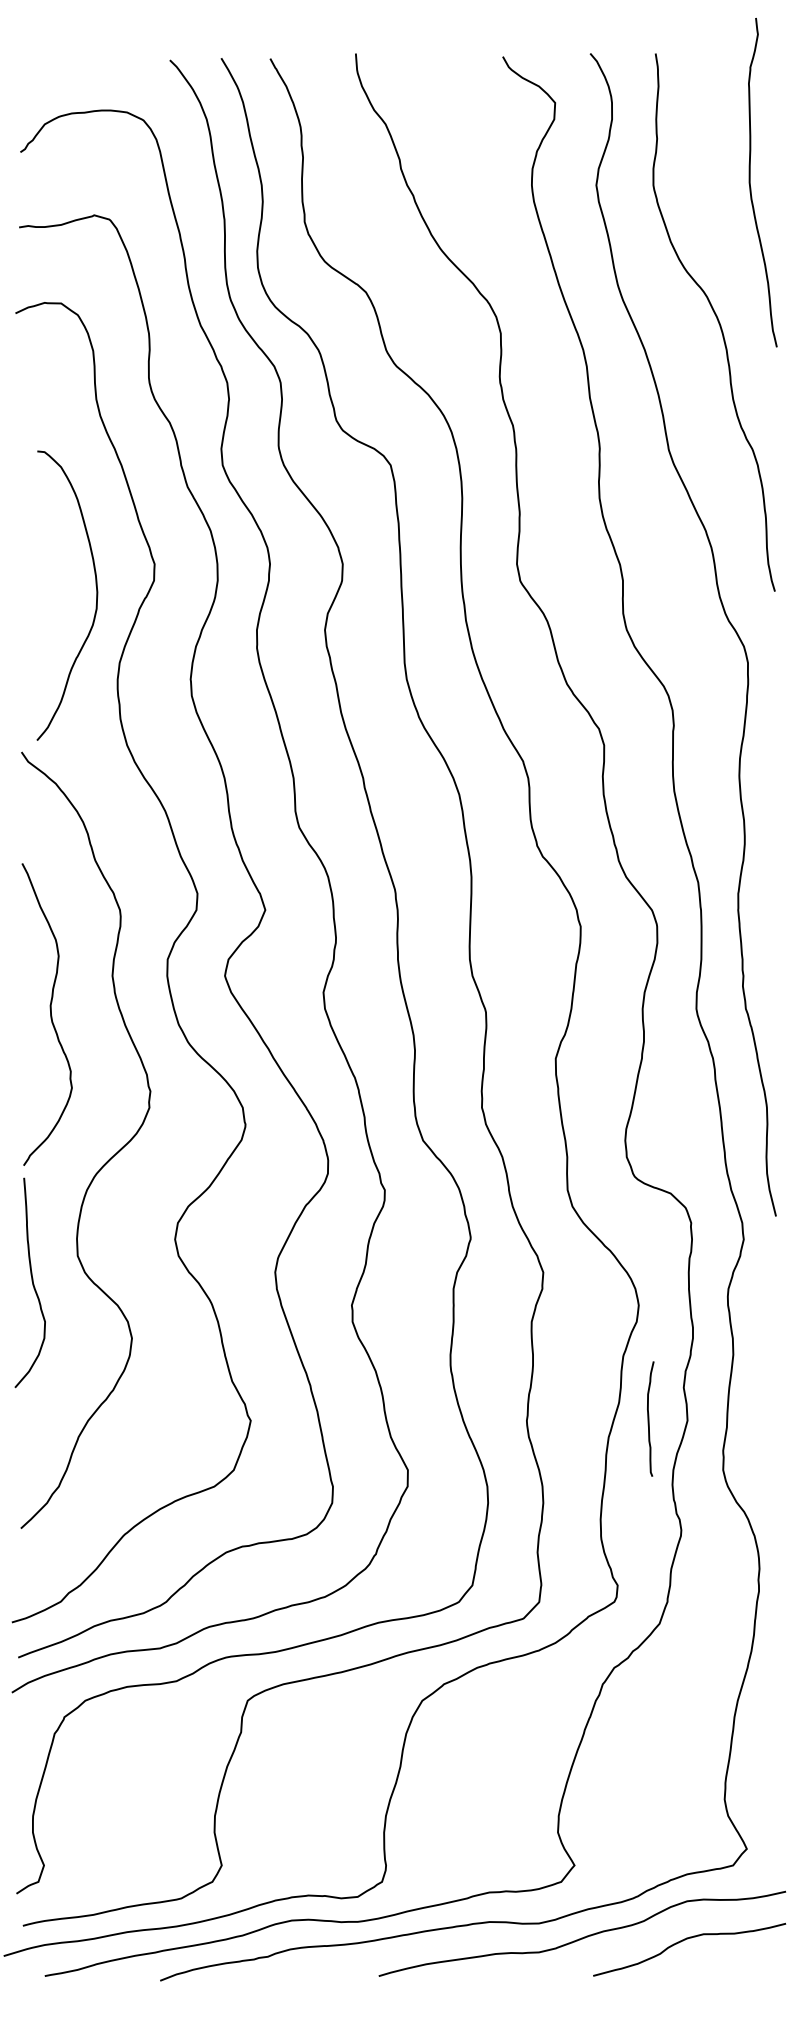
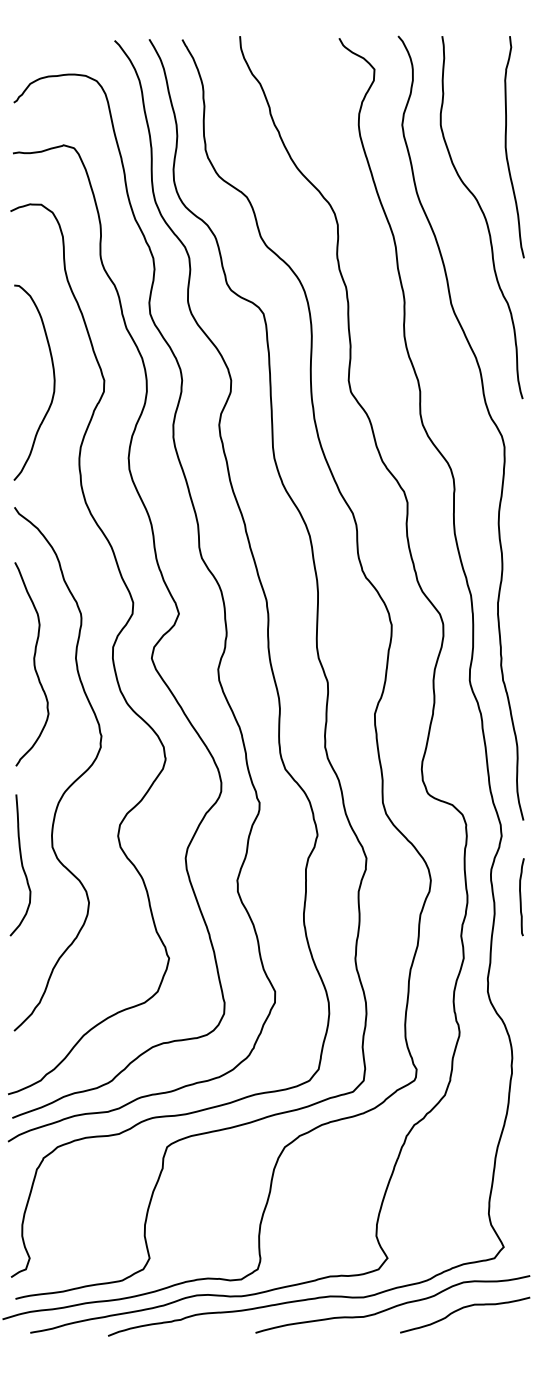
curve: (750, 183) -> (506, 147), moved
curve: (95, 595) -> (53, 382), moved
curve: (49, 1014) -> (33, 664), moved
curve: (650, 1419) -> (521, 897), moved

